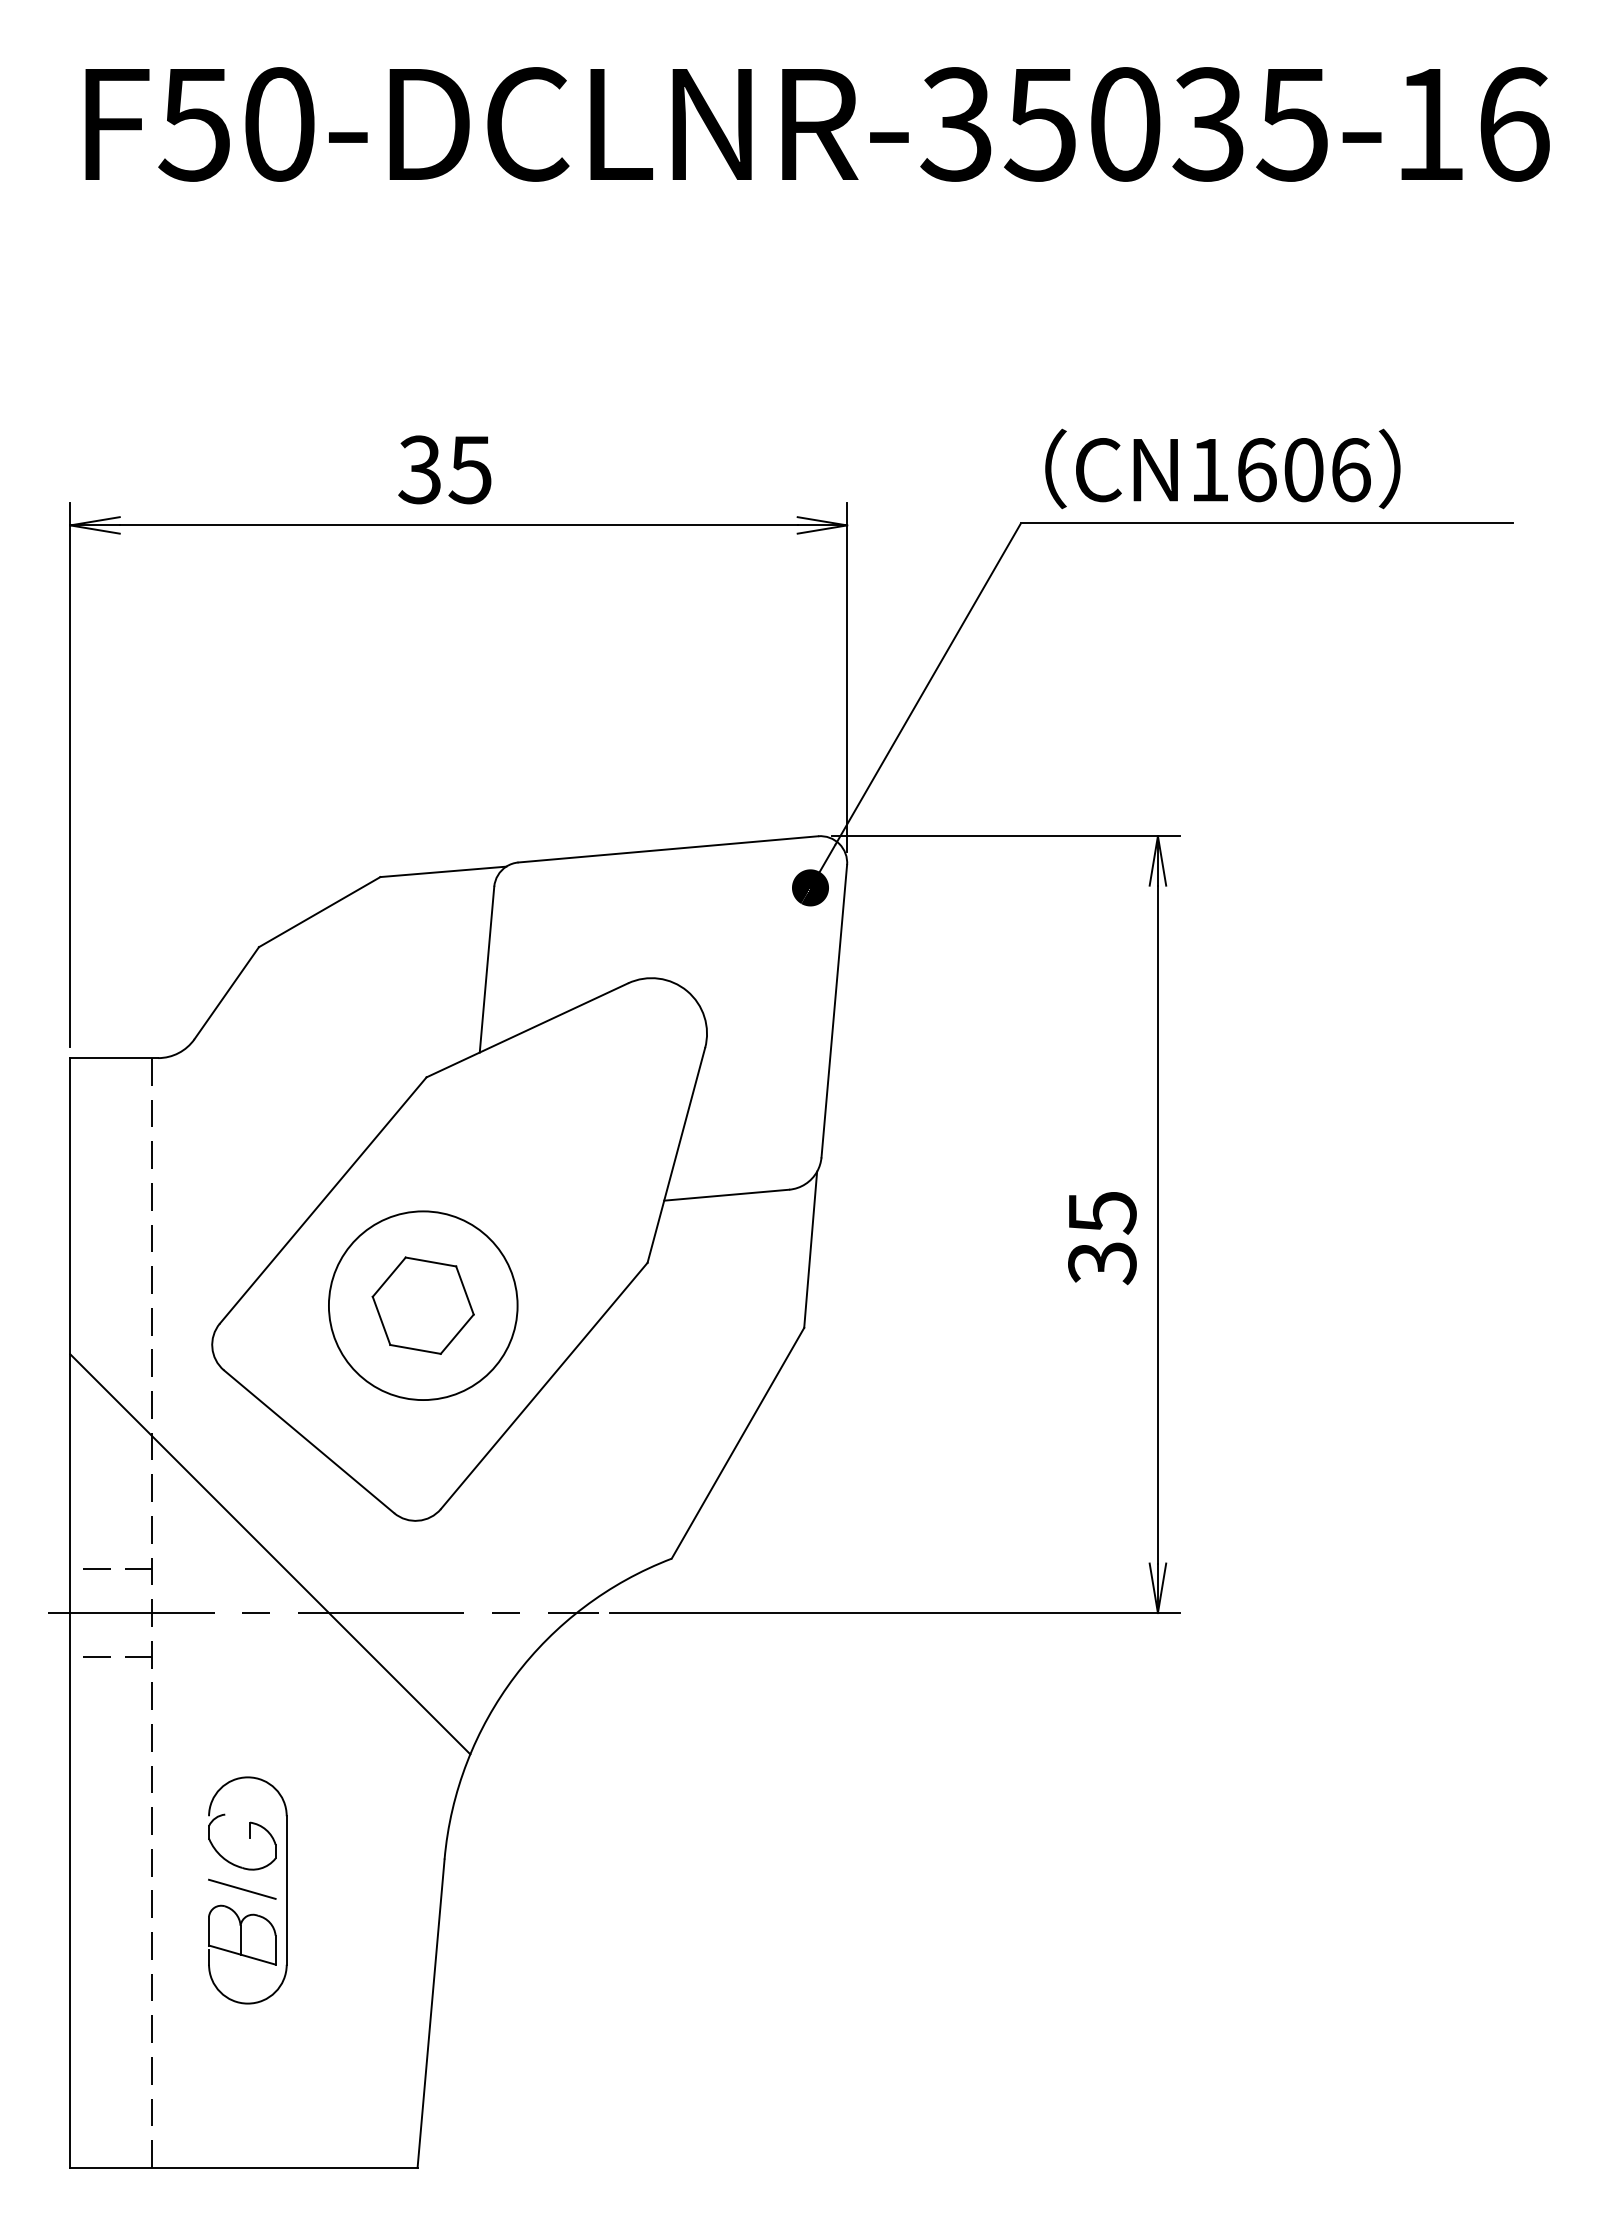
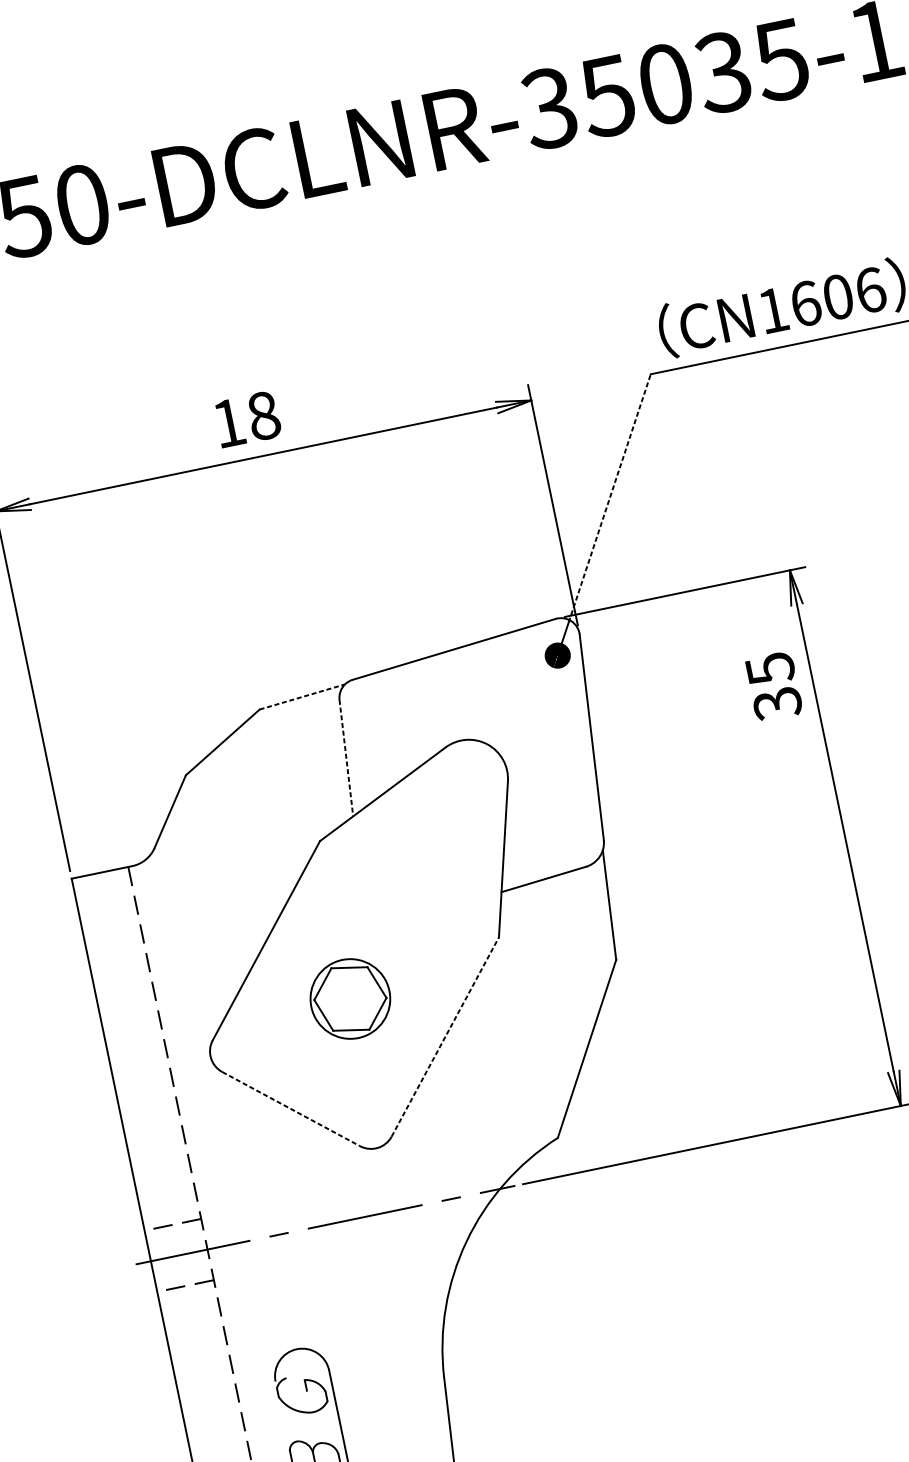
text: (444, 469) -> (245, 419), 35 -> 18
line: (928, 684) -> (610, 498), solid -> dashed
line: (443, 871) -> (302, 696), solid -> dashed
line: (486, 970) -> (346, 758), solid -> dashed
text: (1102, 1238) -> (774, 686), moved
circle: (422, 1305) -> (349, 998), size x0.6
line: (544, 1385) -> (445, 1036), solid -> dashed
line: (309, 1441) -> (291, 1108), solid -> dashed
line: (270, 1554) -> (280, 1192), removed
line: (242, 1888) -> (308, 1426), removed

